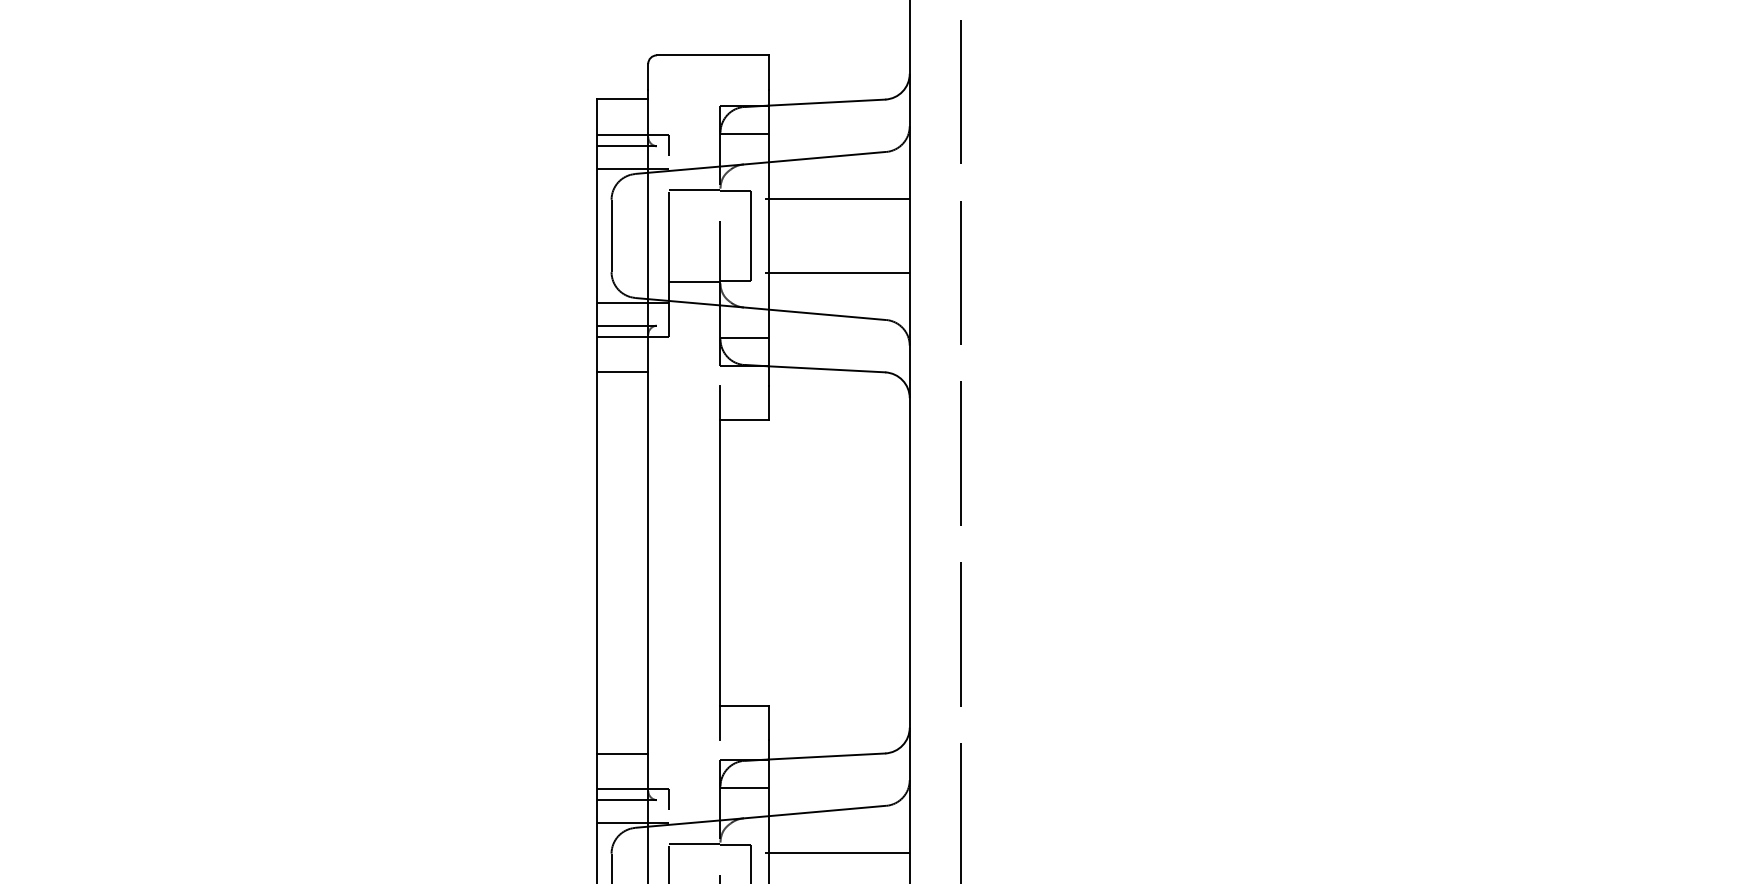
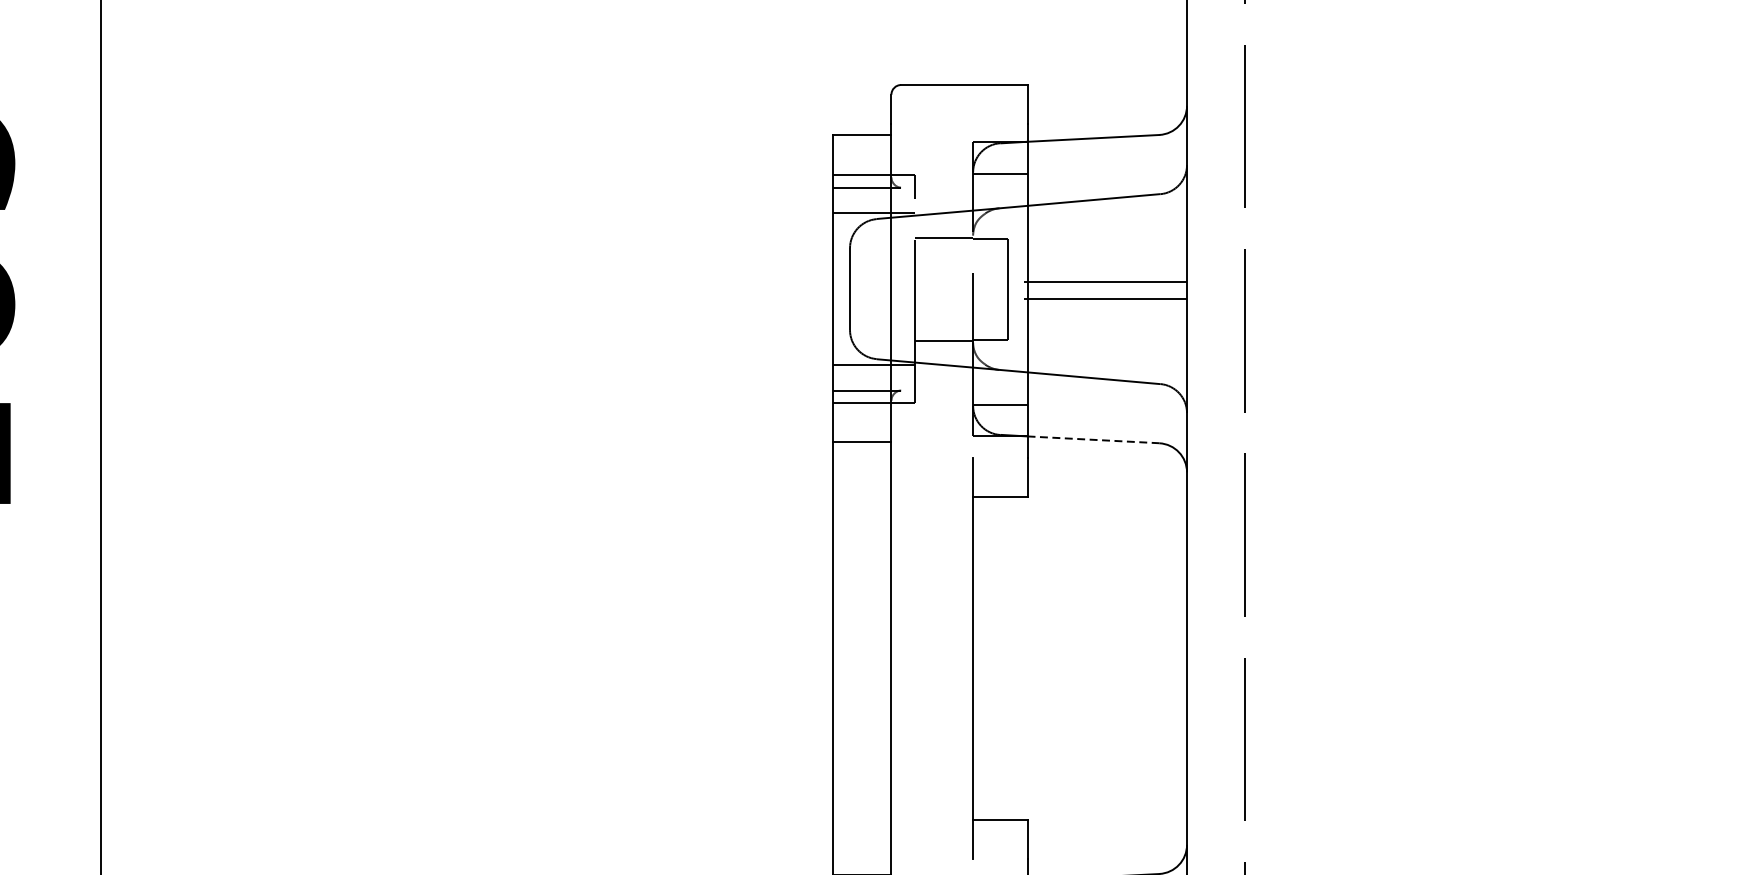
line: (830, 199) -> (1097, 282), moved
line: (830, 273) -> (1097, 299), moved
line: (827, 369) -> (1094, 440), solid -> dashed

